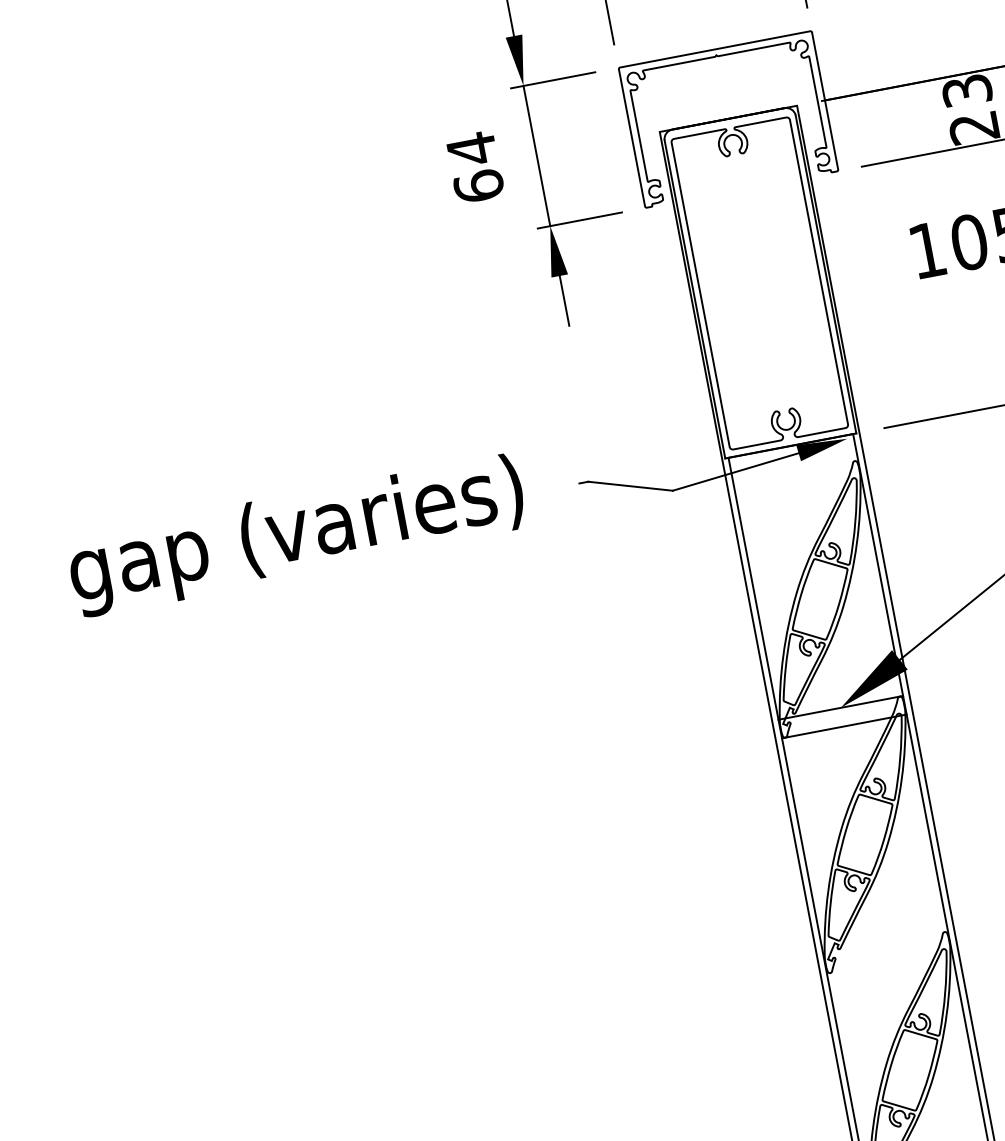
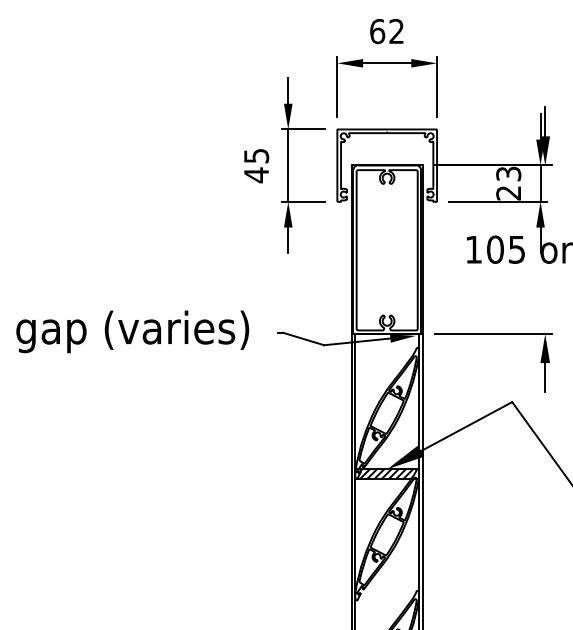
text: (475, 167) -> (256, 165), 64 -> 45
hatch: (840, 716) -> (386, 473), added

